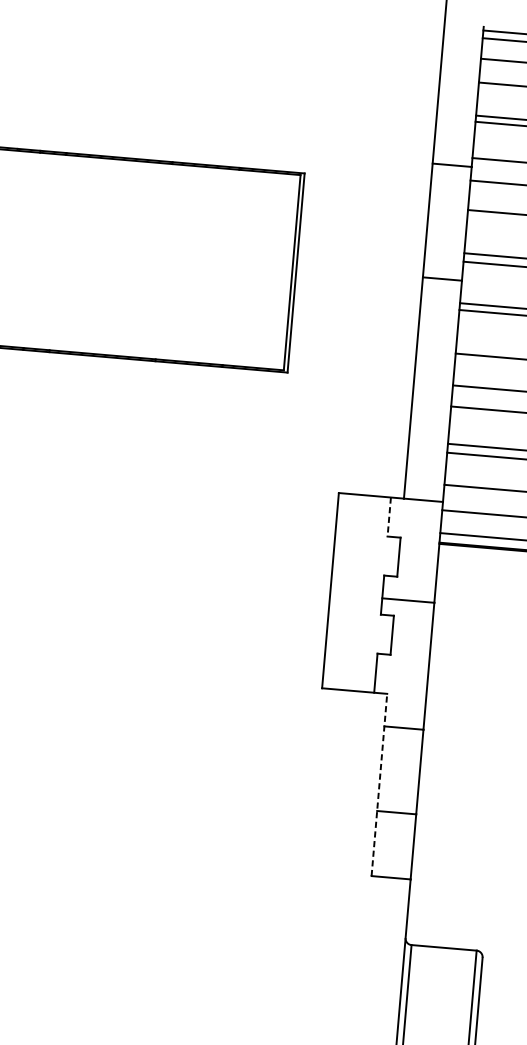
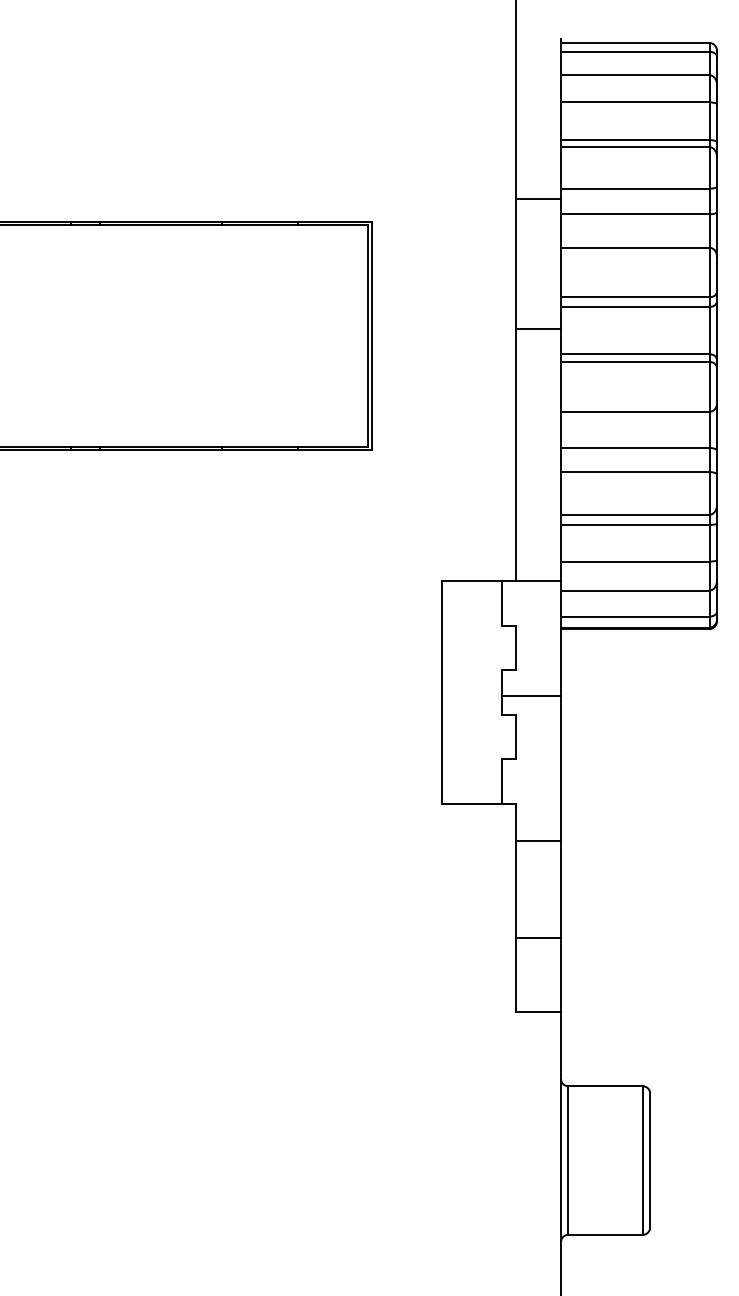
line: (389, 517) -> (501, 603), dashed -> solid
line: (379, 784) -> (516, 907), dashed -> solid

